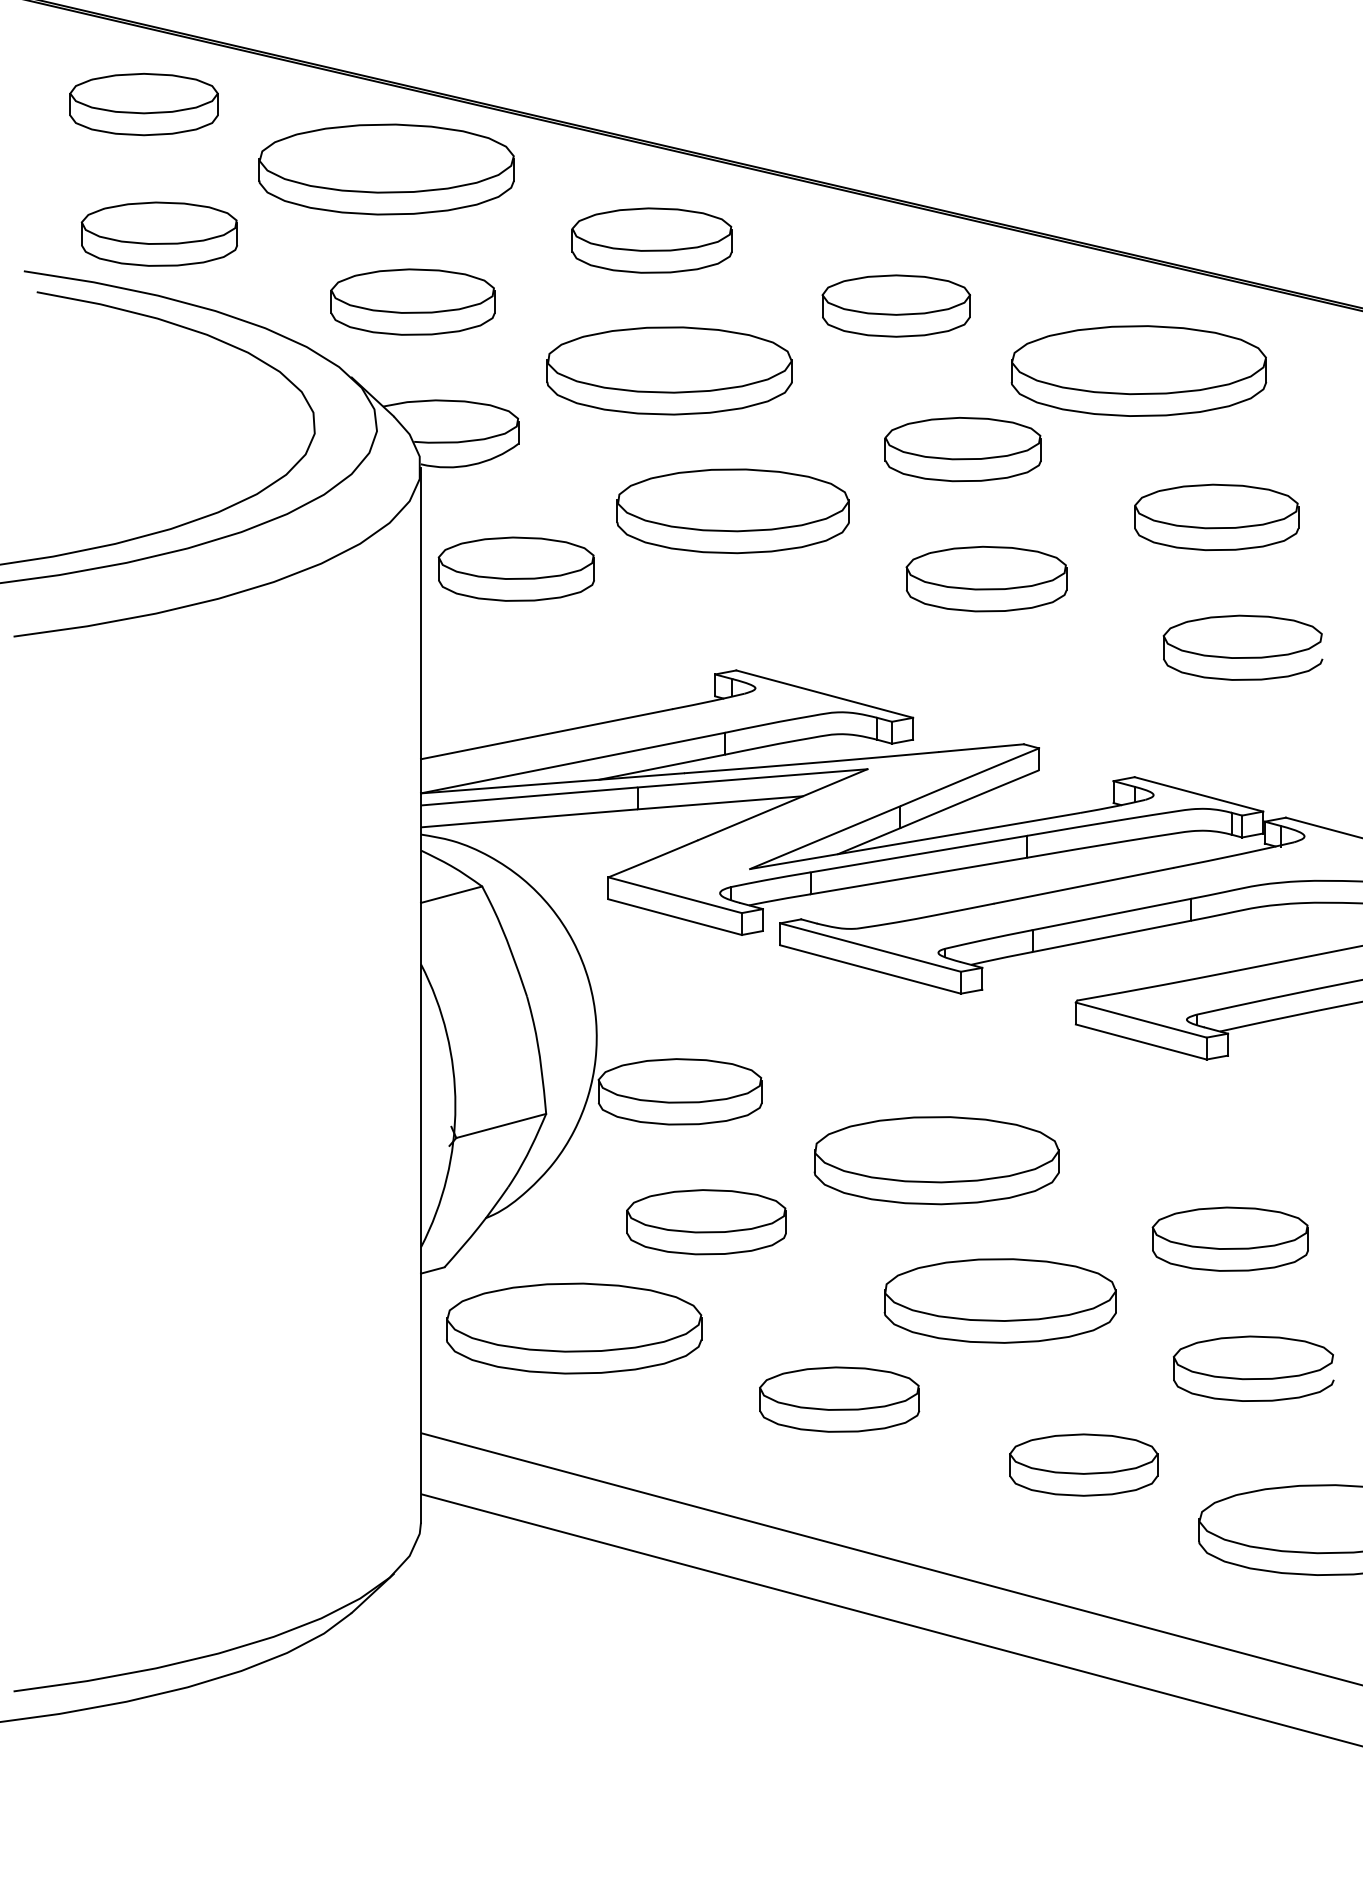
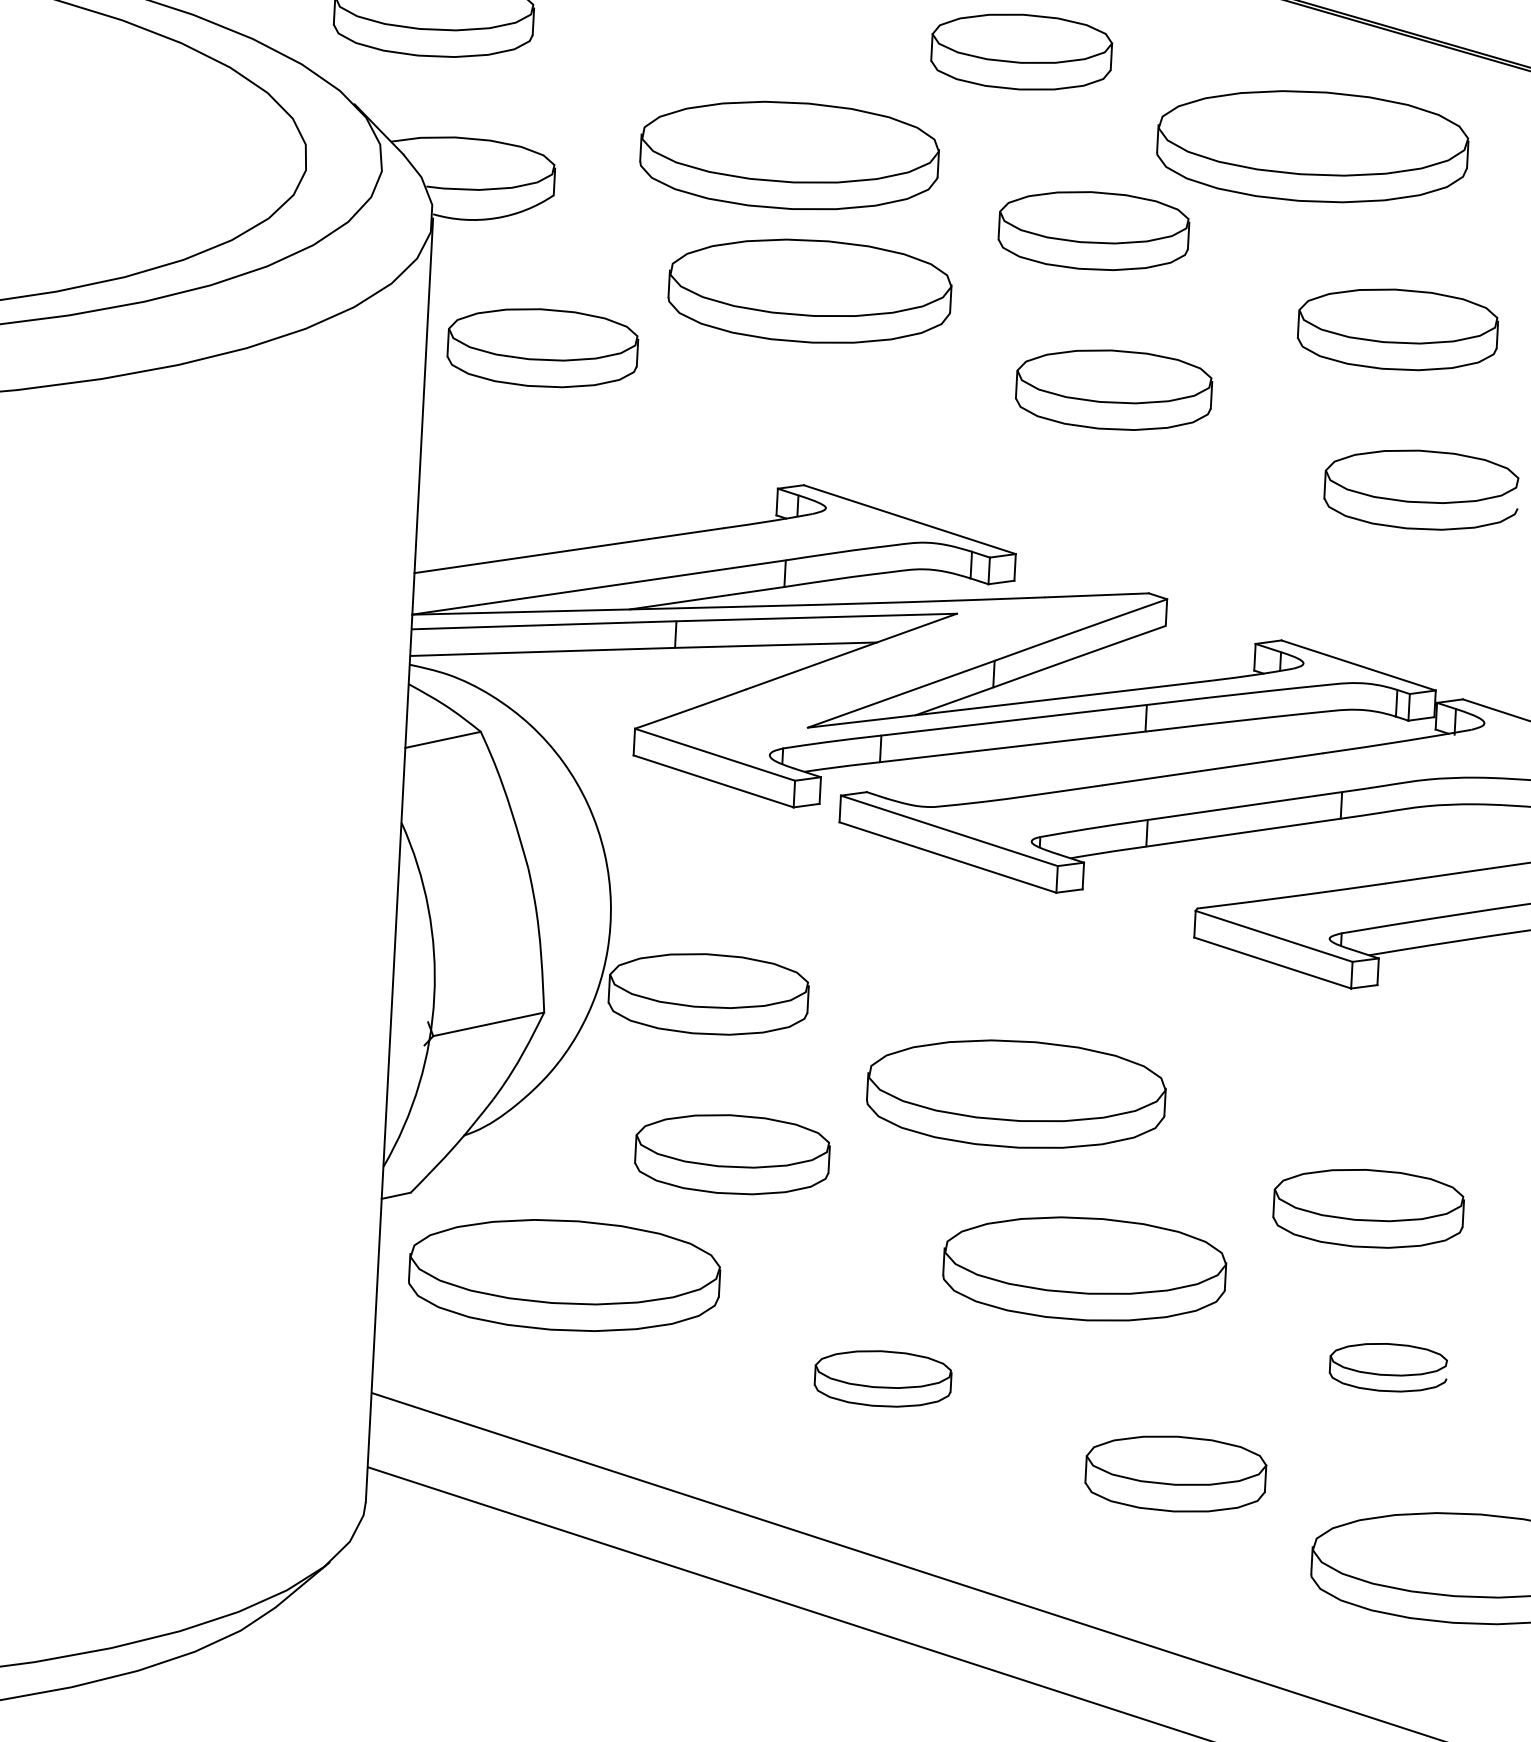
part: (669, 370) -> (789, 155), moved
part: (1253, 1368) -> (1388, 1367), size x0.6
part: (839, 1399) -> (882, 1378), size x0.7

